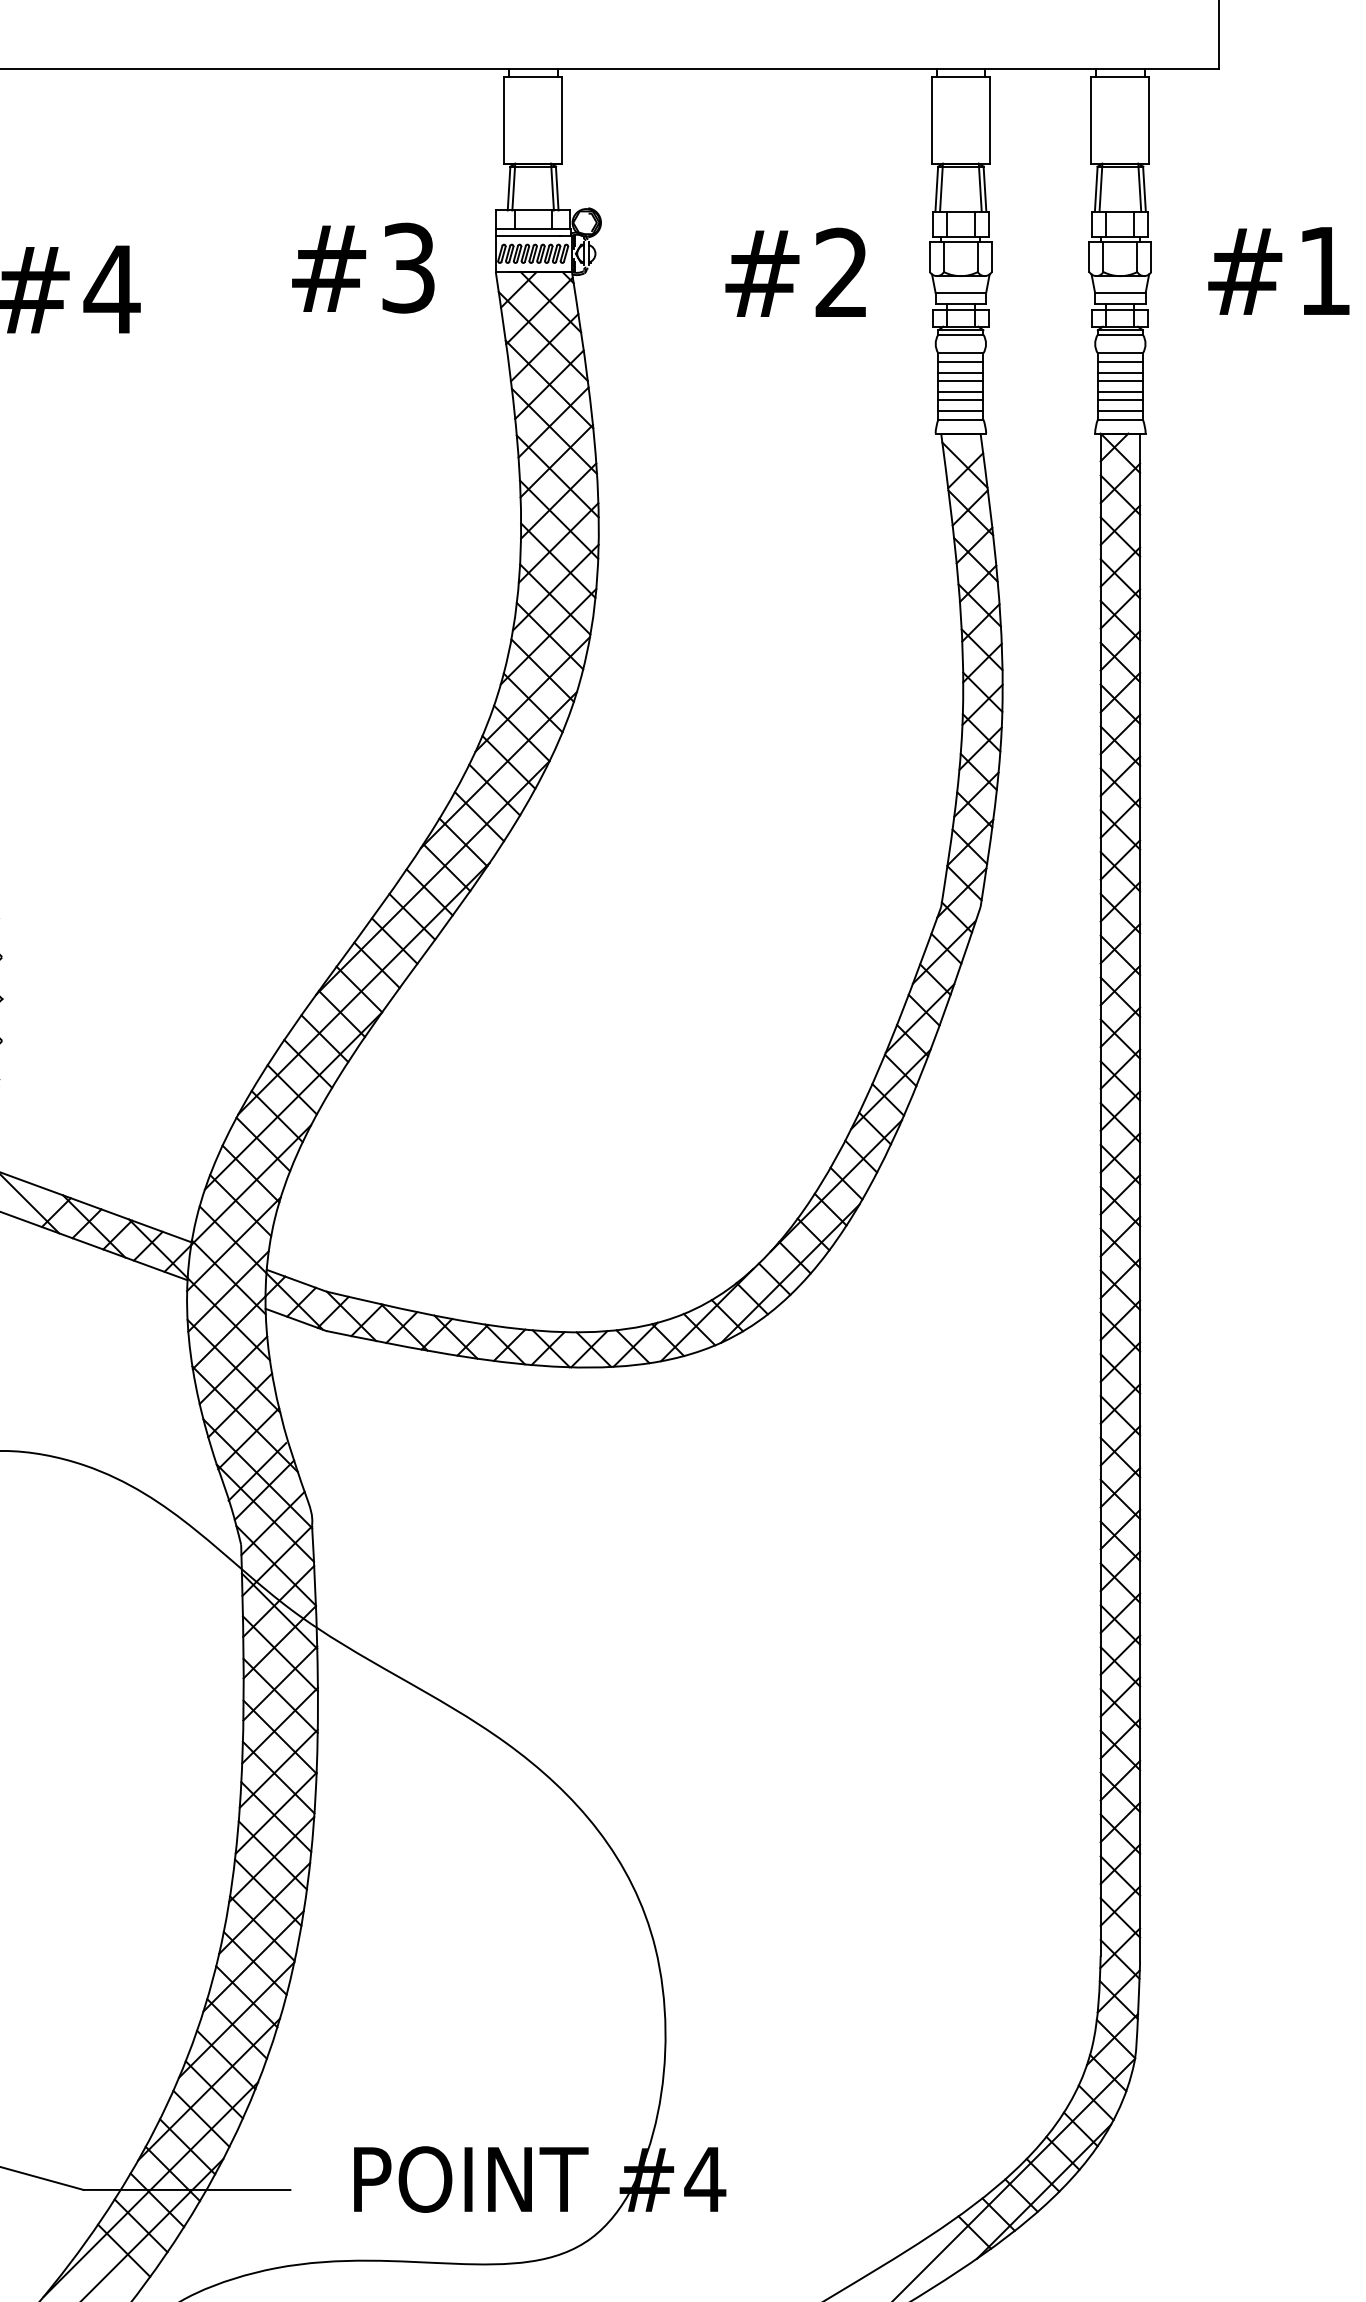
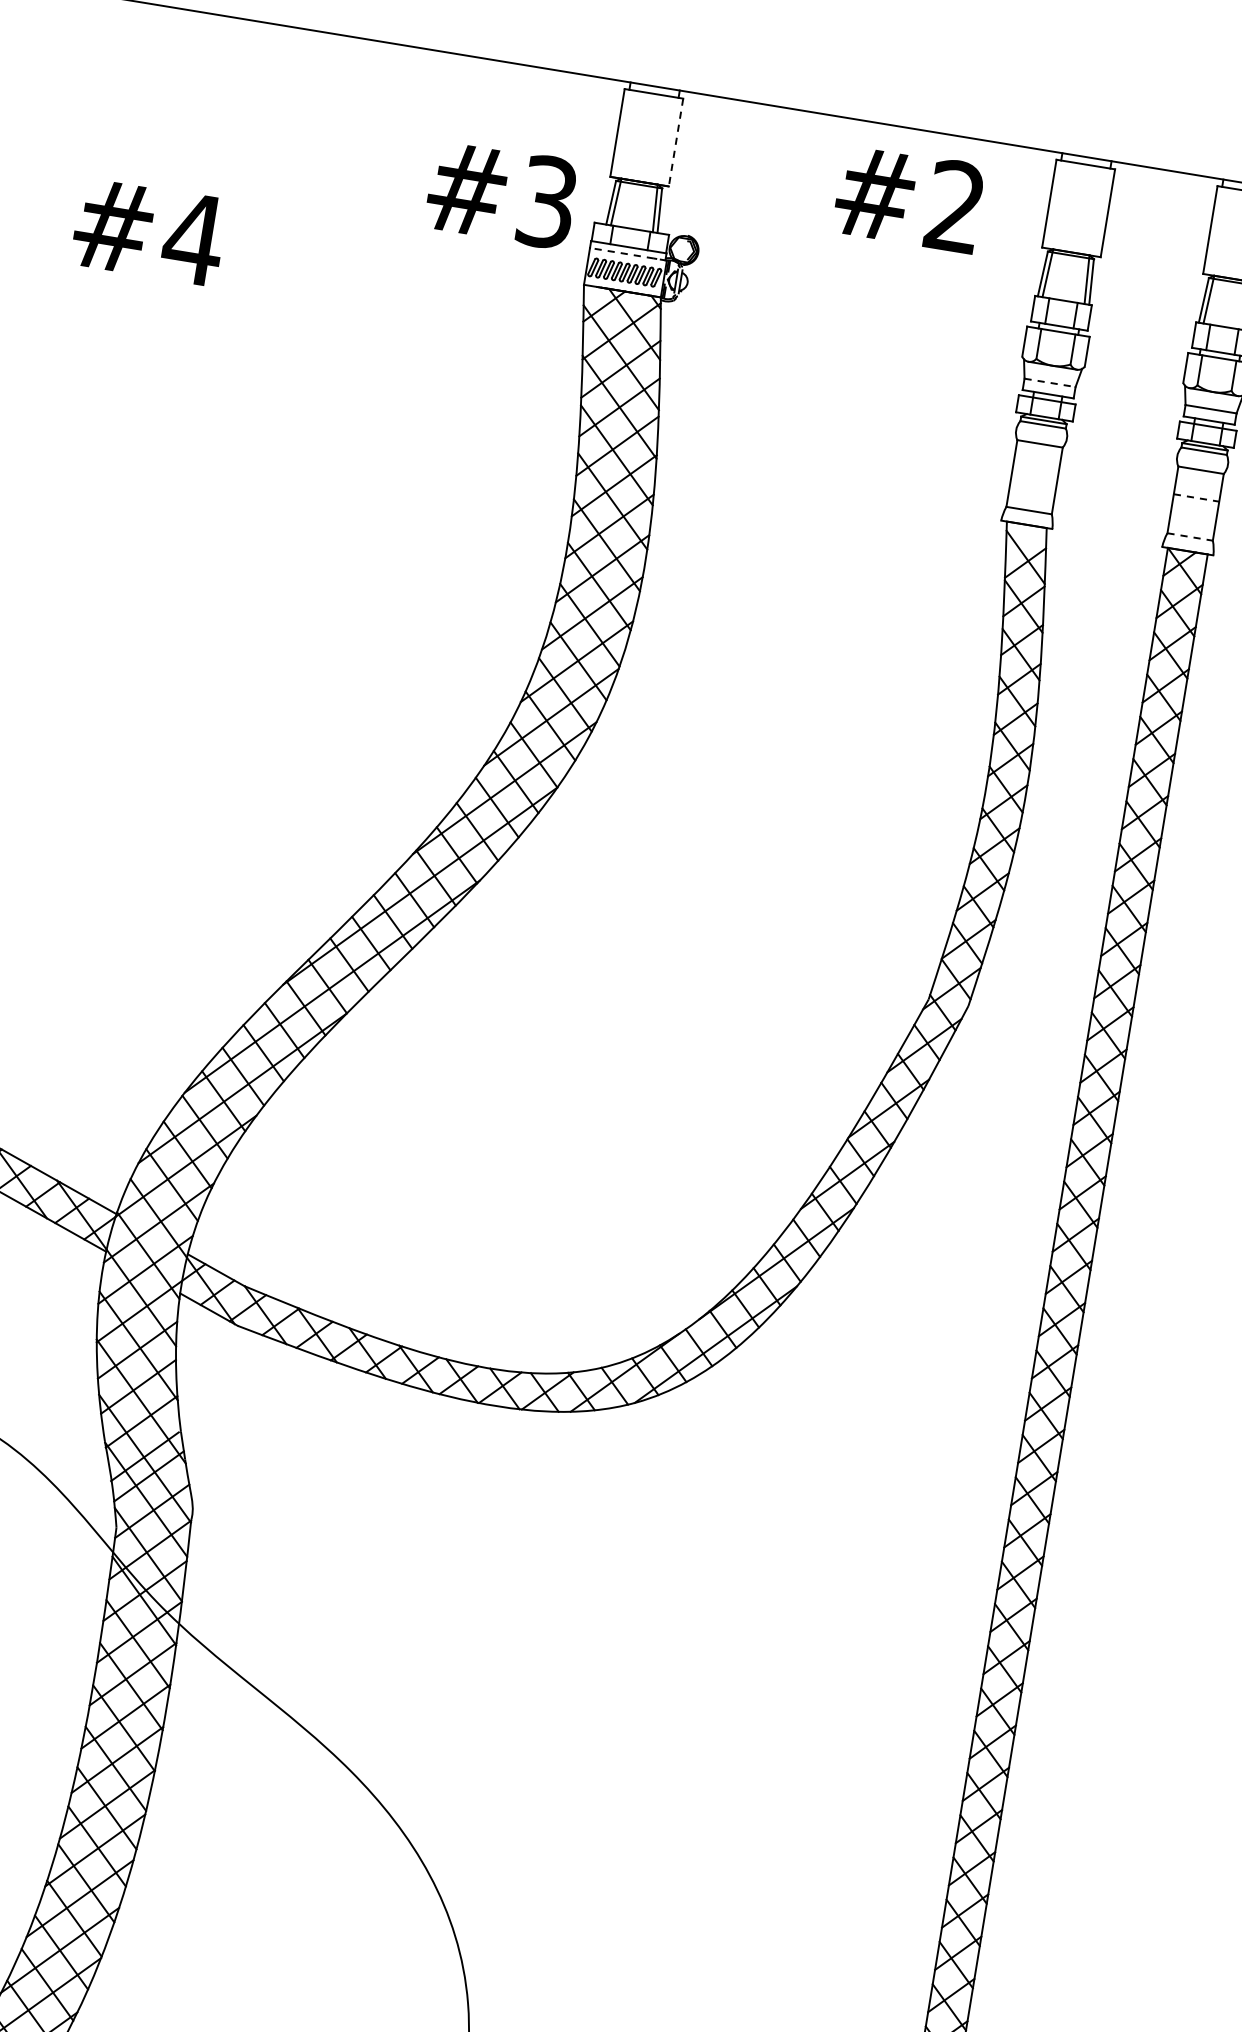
line: (562, 120) -> (676, 142), solid -> dashed
line: (533, 235) -> (628, 254), solid -> dashed
text: (363, 267) -> (502, 194), moved
text: (795, 271) -> (908, 197), moved
line: (961, 293) -> (1050, 383), solid -> dashed
line: (960, 361) -> (1038, 451), removed
line: (1119, 361) -> (1198, 478), removed
line: (960, 372) -> (1036, 463), removed
line: (1119, 372) -> (1197, 489), removed
line: (960, 380) -> (1035, 471), removed
line: (1120, 380) -> (1196, 497), solid -> dashed
line: (960, 392) -> (1033, 483), removed
line: (1119, 392) -> (1193, 509), removed
line: (960, 400) -> (1031, 491), removed
line: (1119, 400) -> (1192, 517), removed
line: (960, 411) -> (1030, 502), removed
line: (1119, 411) -> (1190, 528), removed
line: (1120, 419) -> (1190, 536), solid -> dashed

